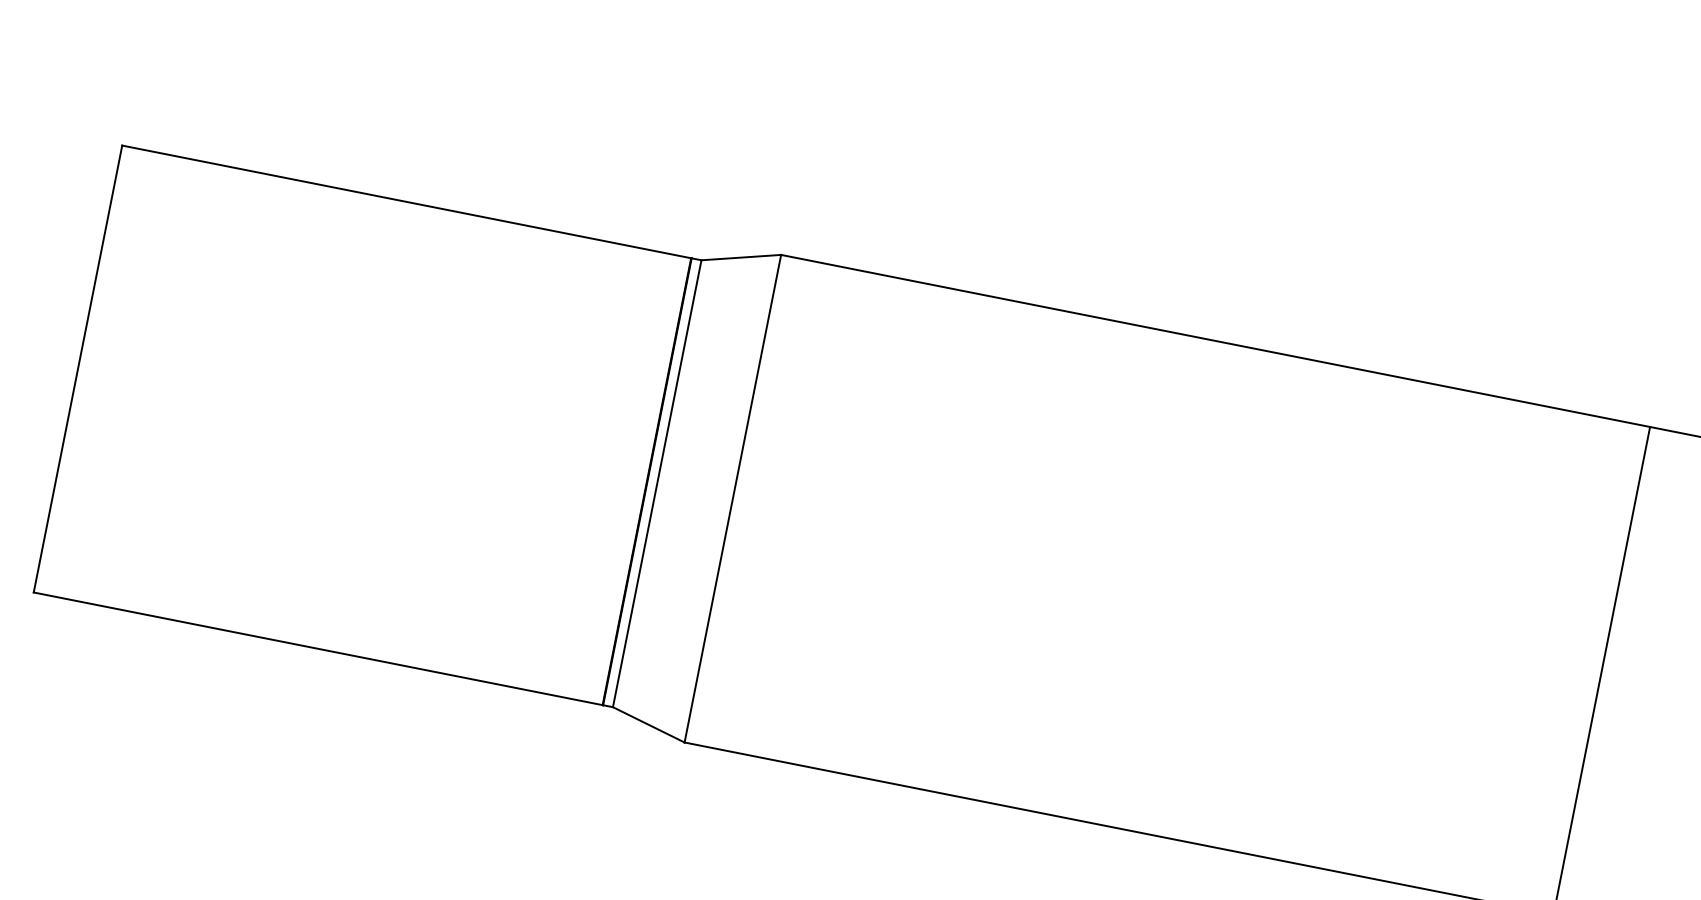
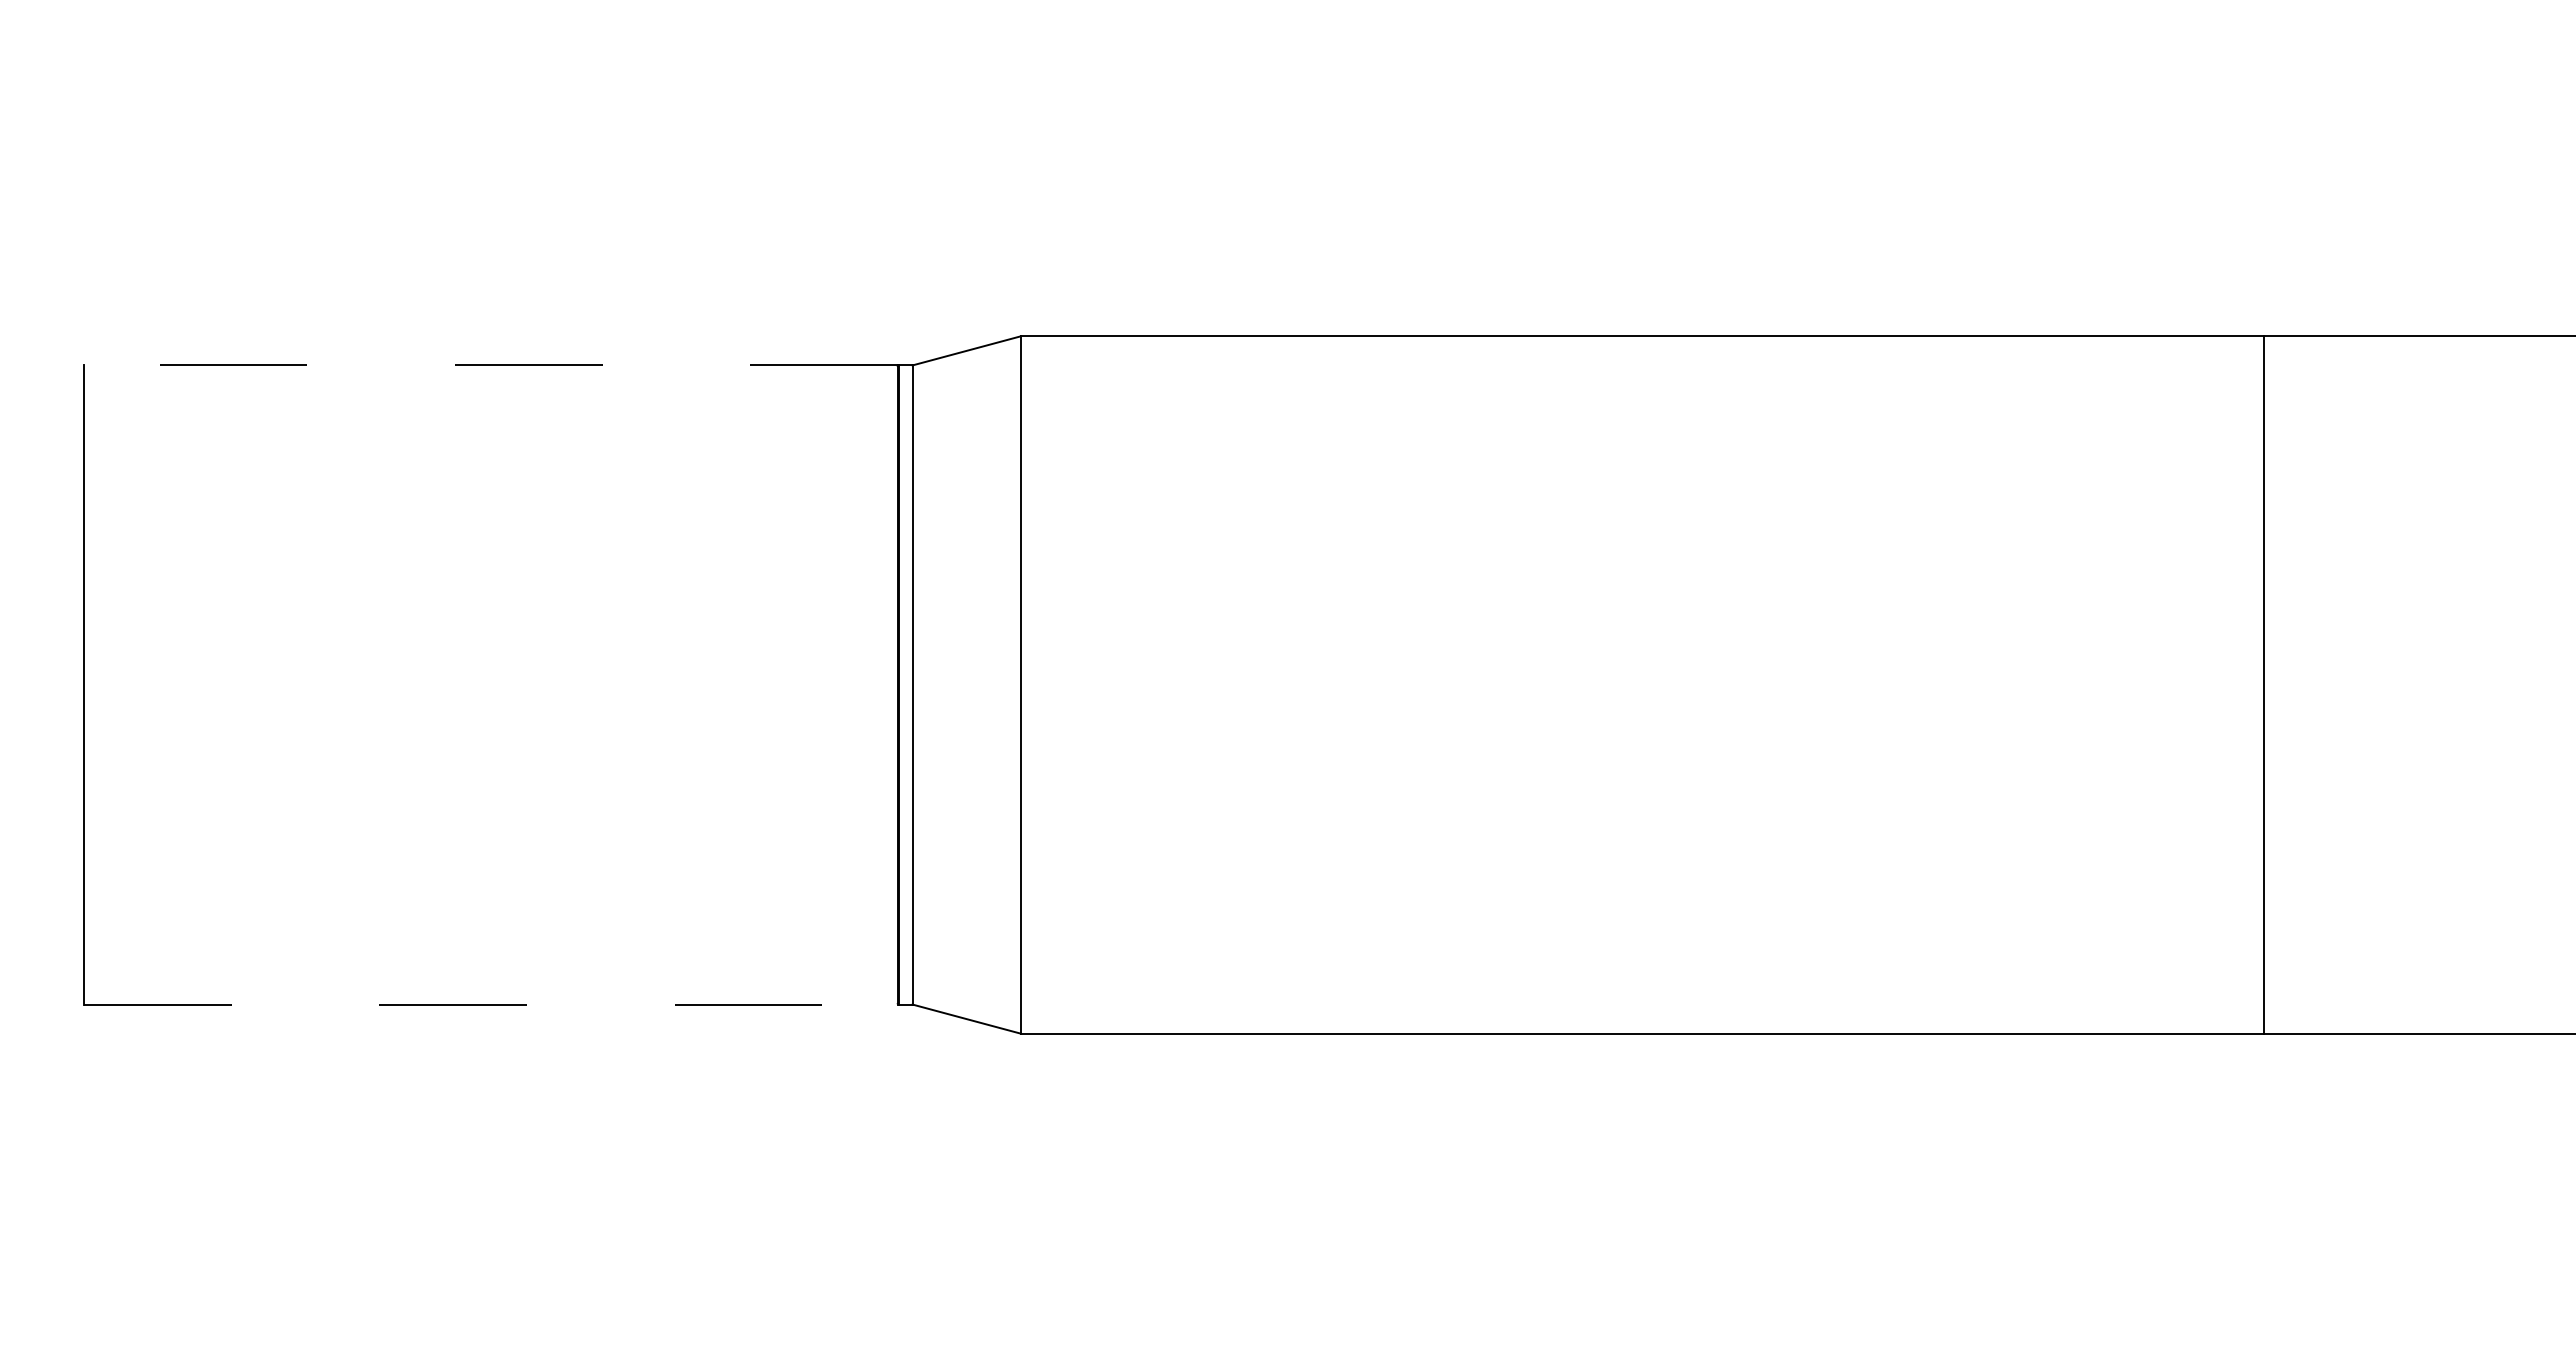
line: (407, 202) -> (491, 365), solid -> dashed
line: (318, 648) -> (491, 1004), solid -> dashed

